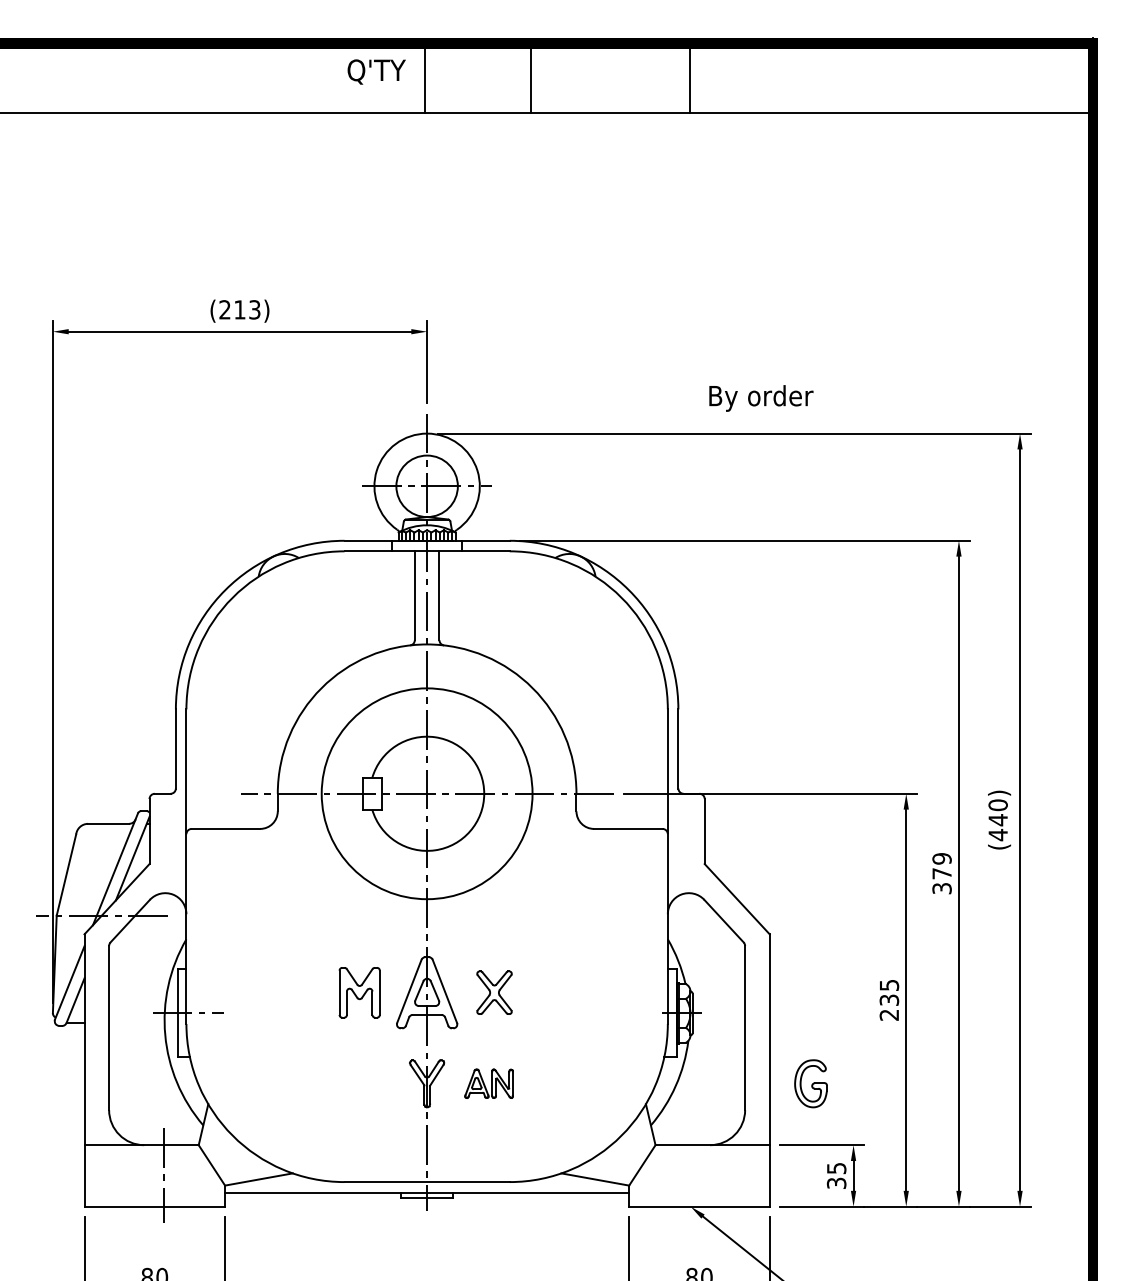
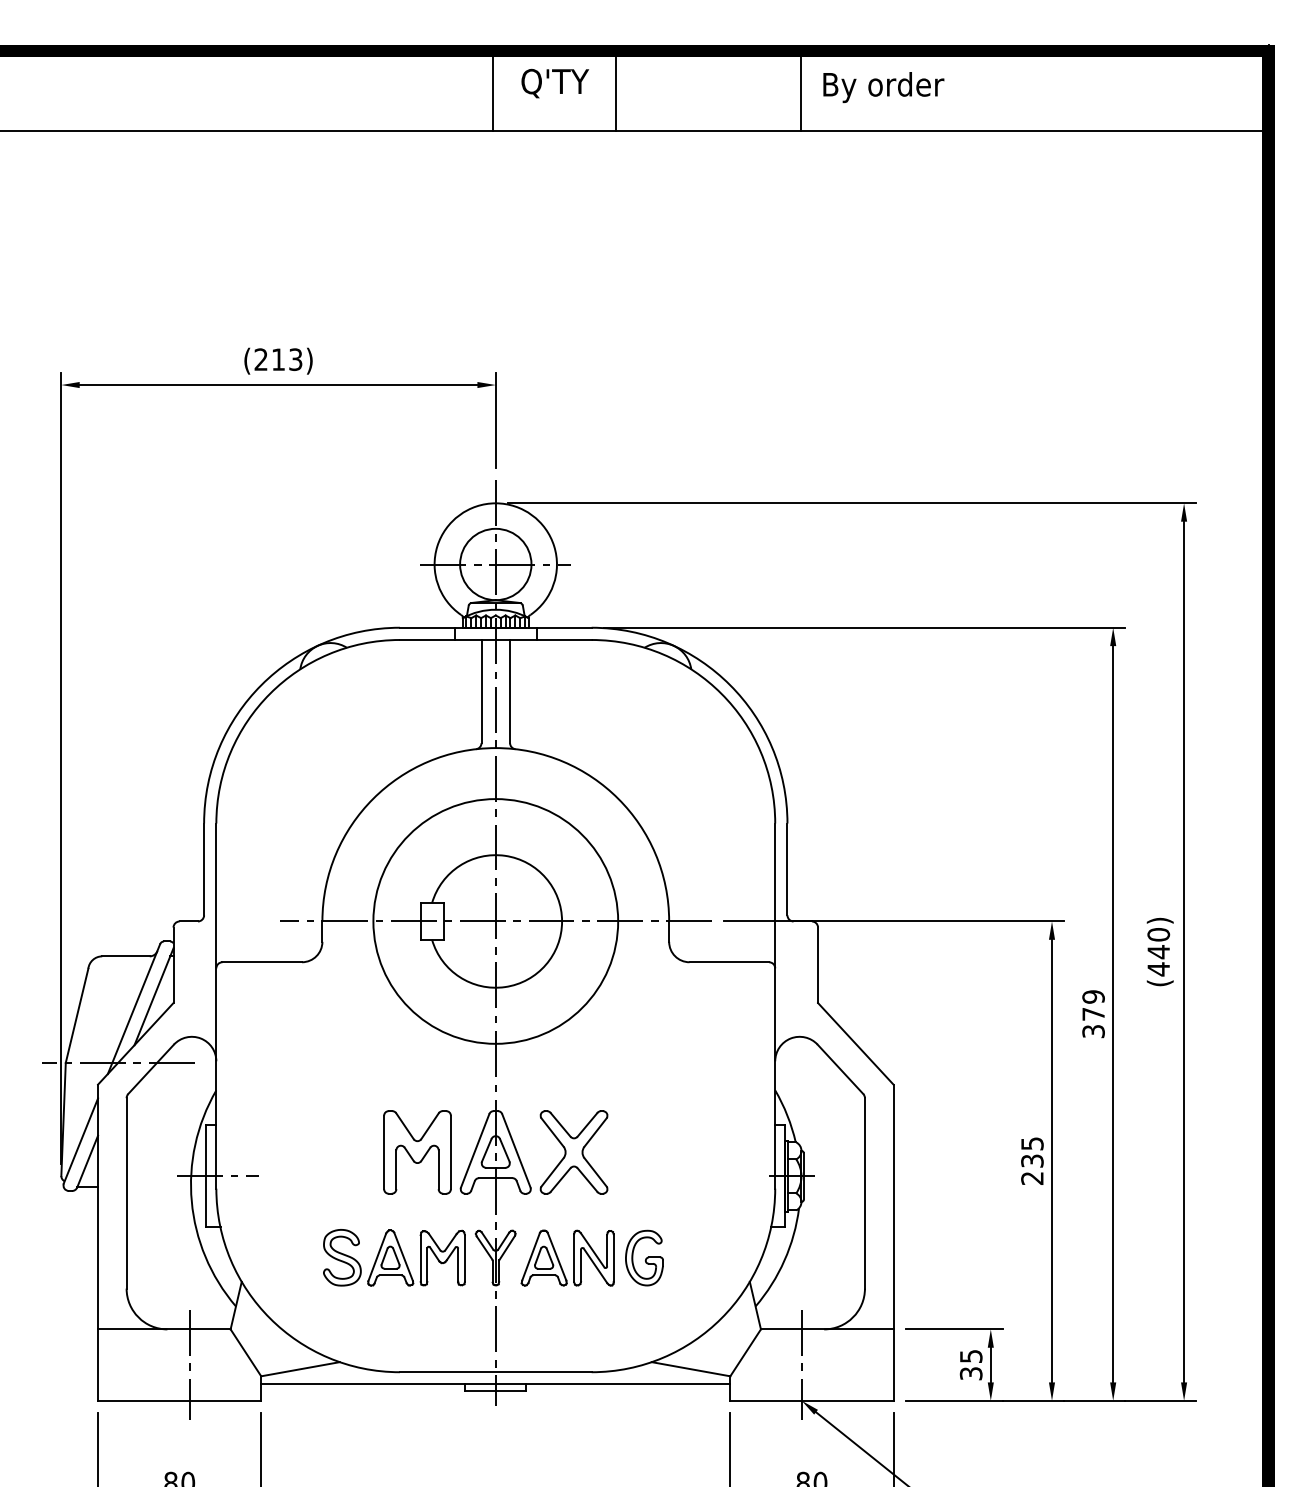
text: (376, 71) -> (555, 83), moved
text: (761, 398) -> (883, 87), moved
part: (359, 992) -> (417, 1152), size x1.43
part: (494, 992) -> (573, 1152), size x1.67
part: (339, 1083) -> (394, 1257), added
part: (488, 1083) -> (567, 1257), size x1.67
part: (811, 1083) -> (644, 1257), moved
line: (690, 1175) -> (801, 1364), added

